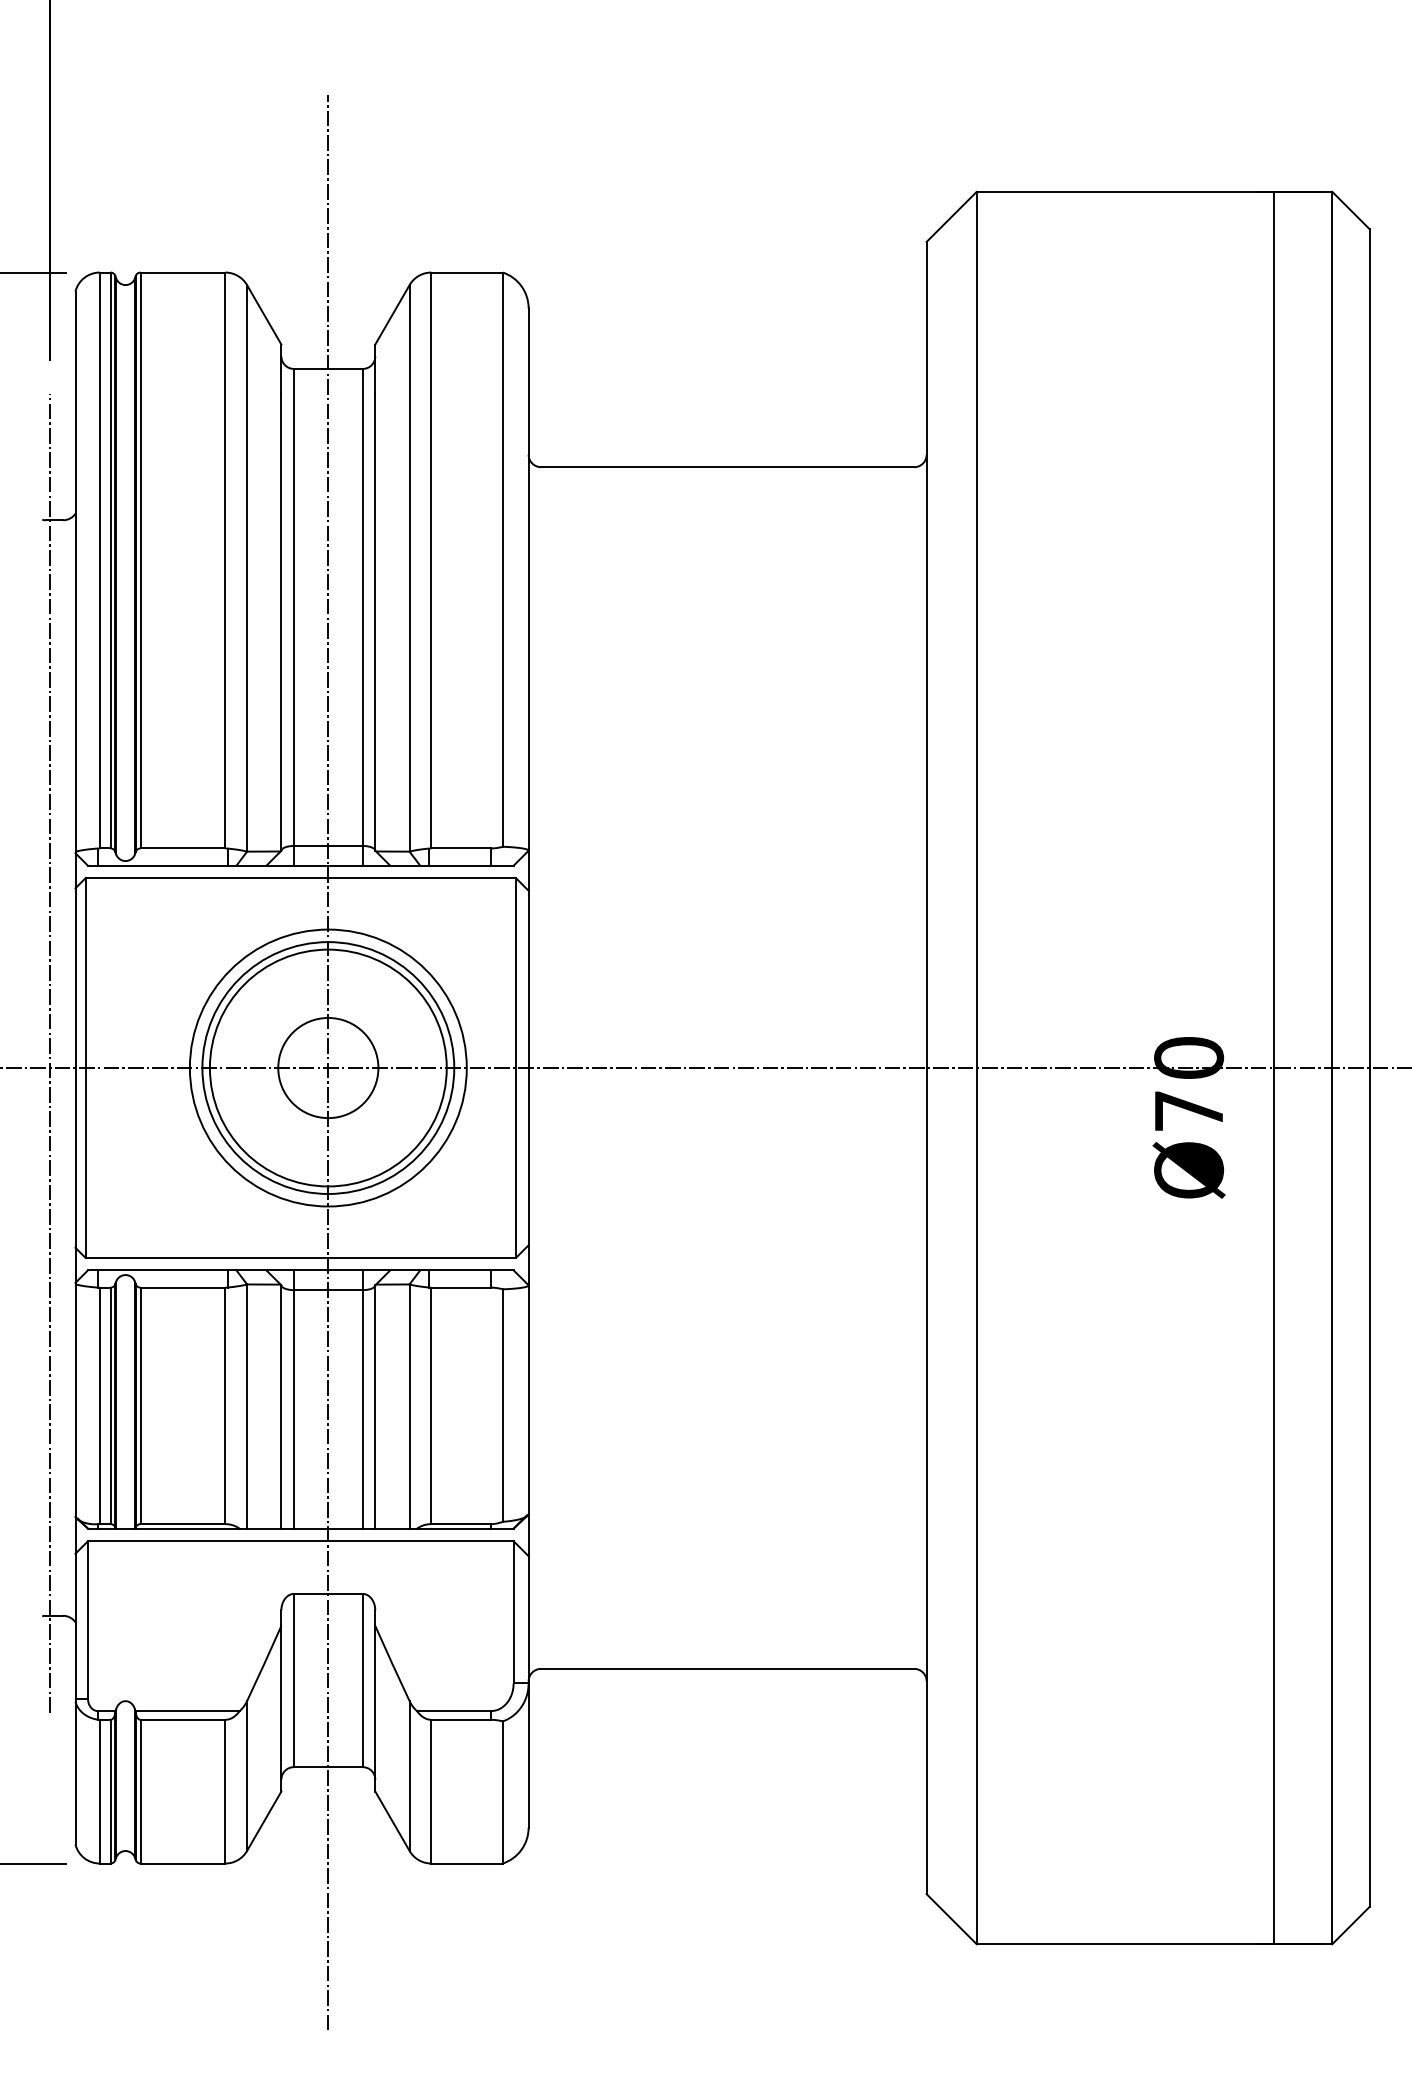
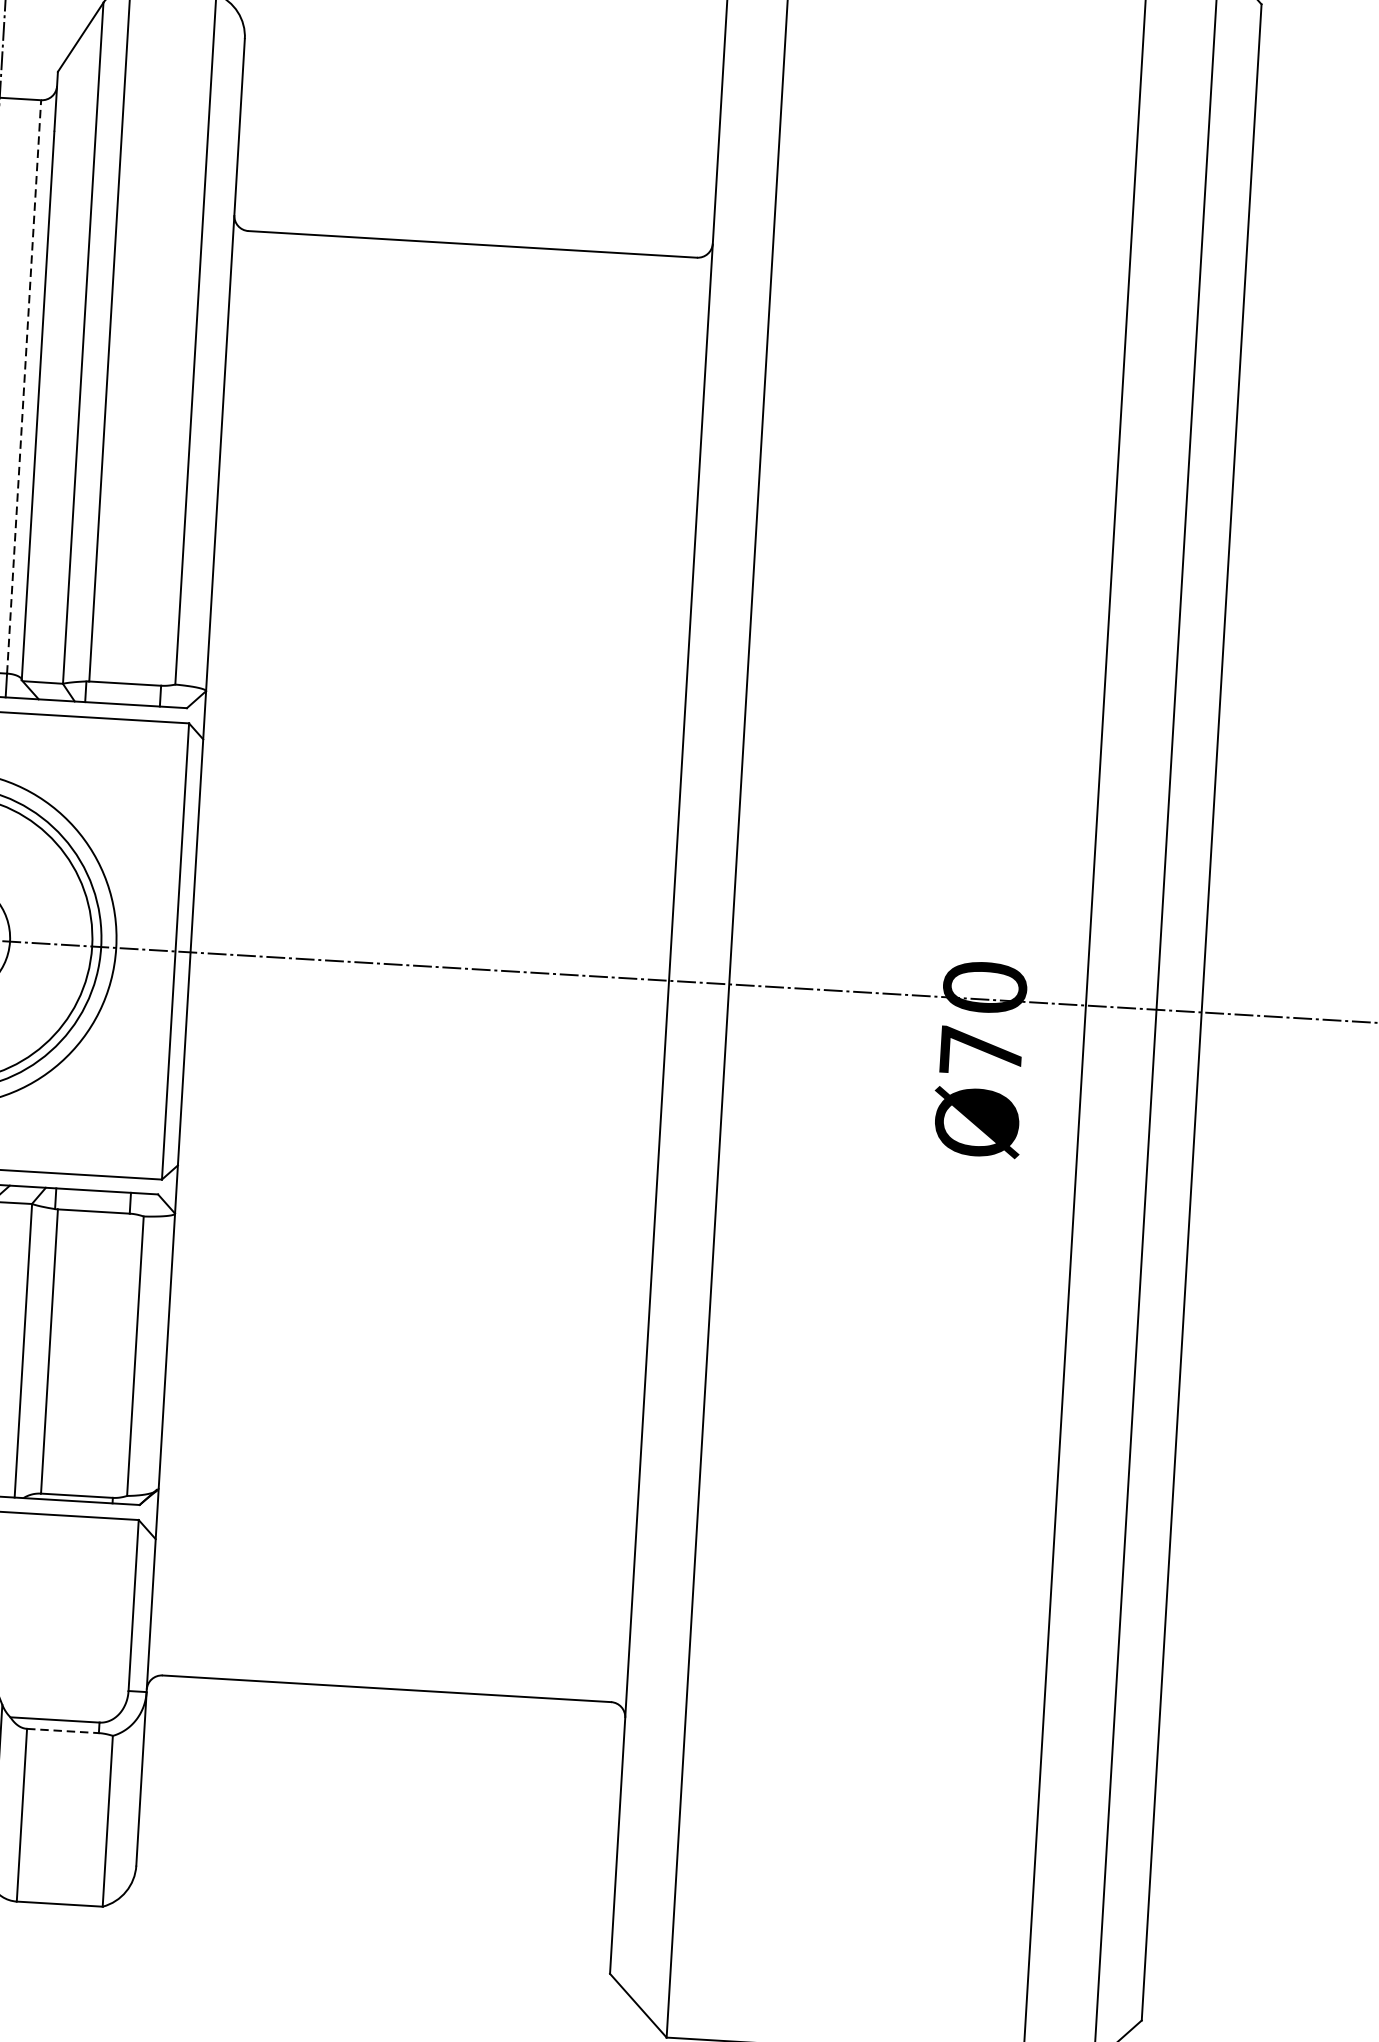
line: (362, 607) -> (23, 386), solid -> dashed
line: (461, 1719) -> (63, 1730), solid -> dashed

